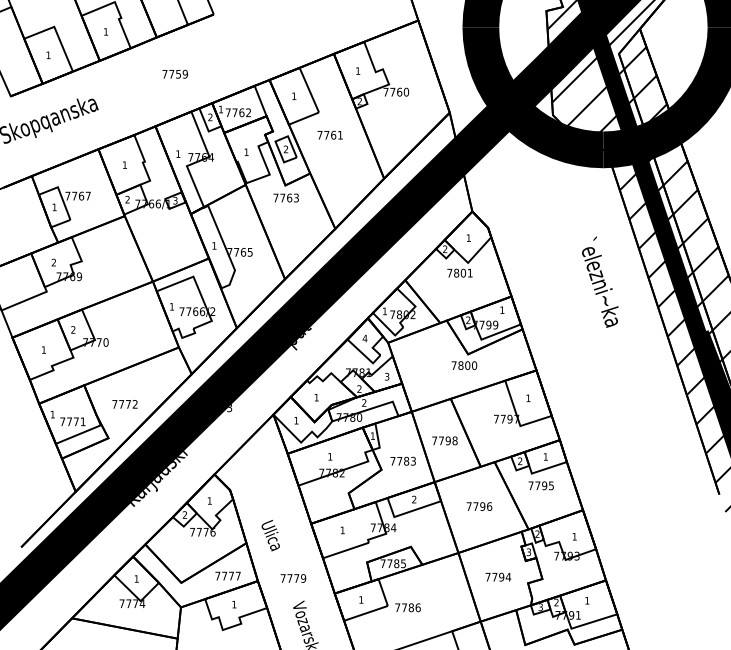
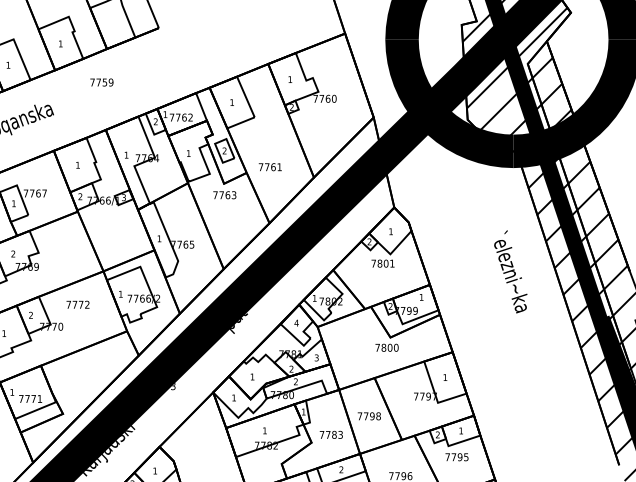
text: (174, 73) -> (101, 81), moved
text: (329, 134) -> (269, 166), moved
text: (124, 404) -> (77, 304), moved

